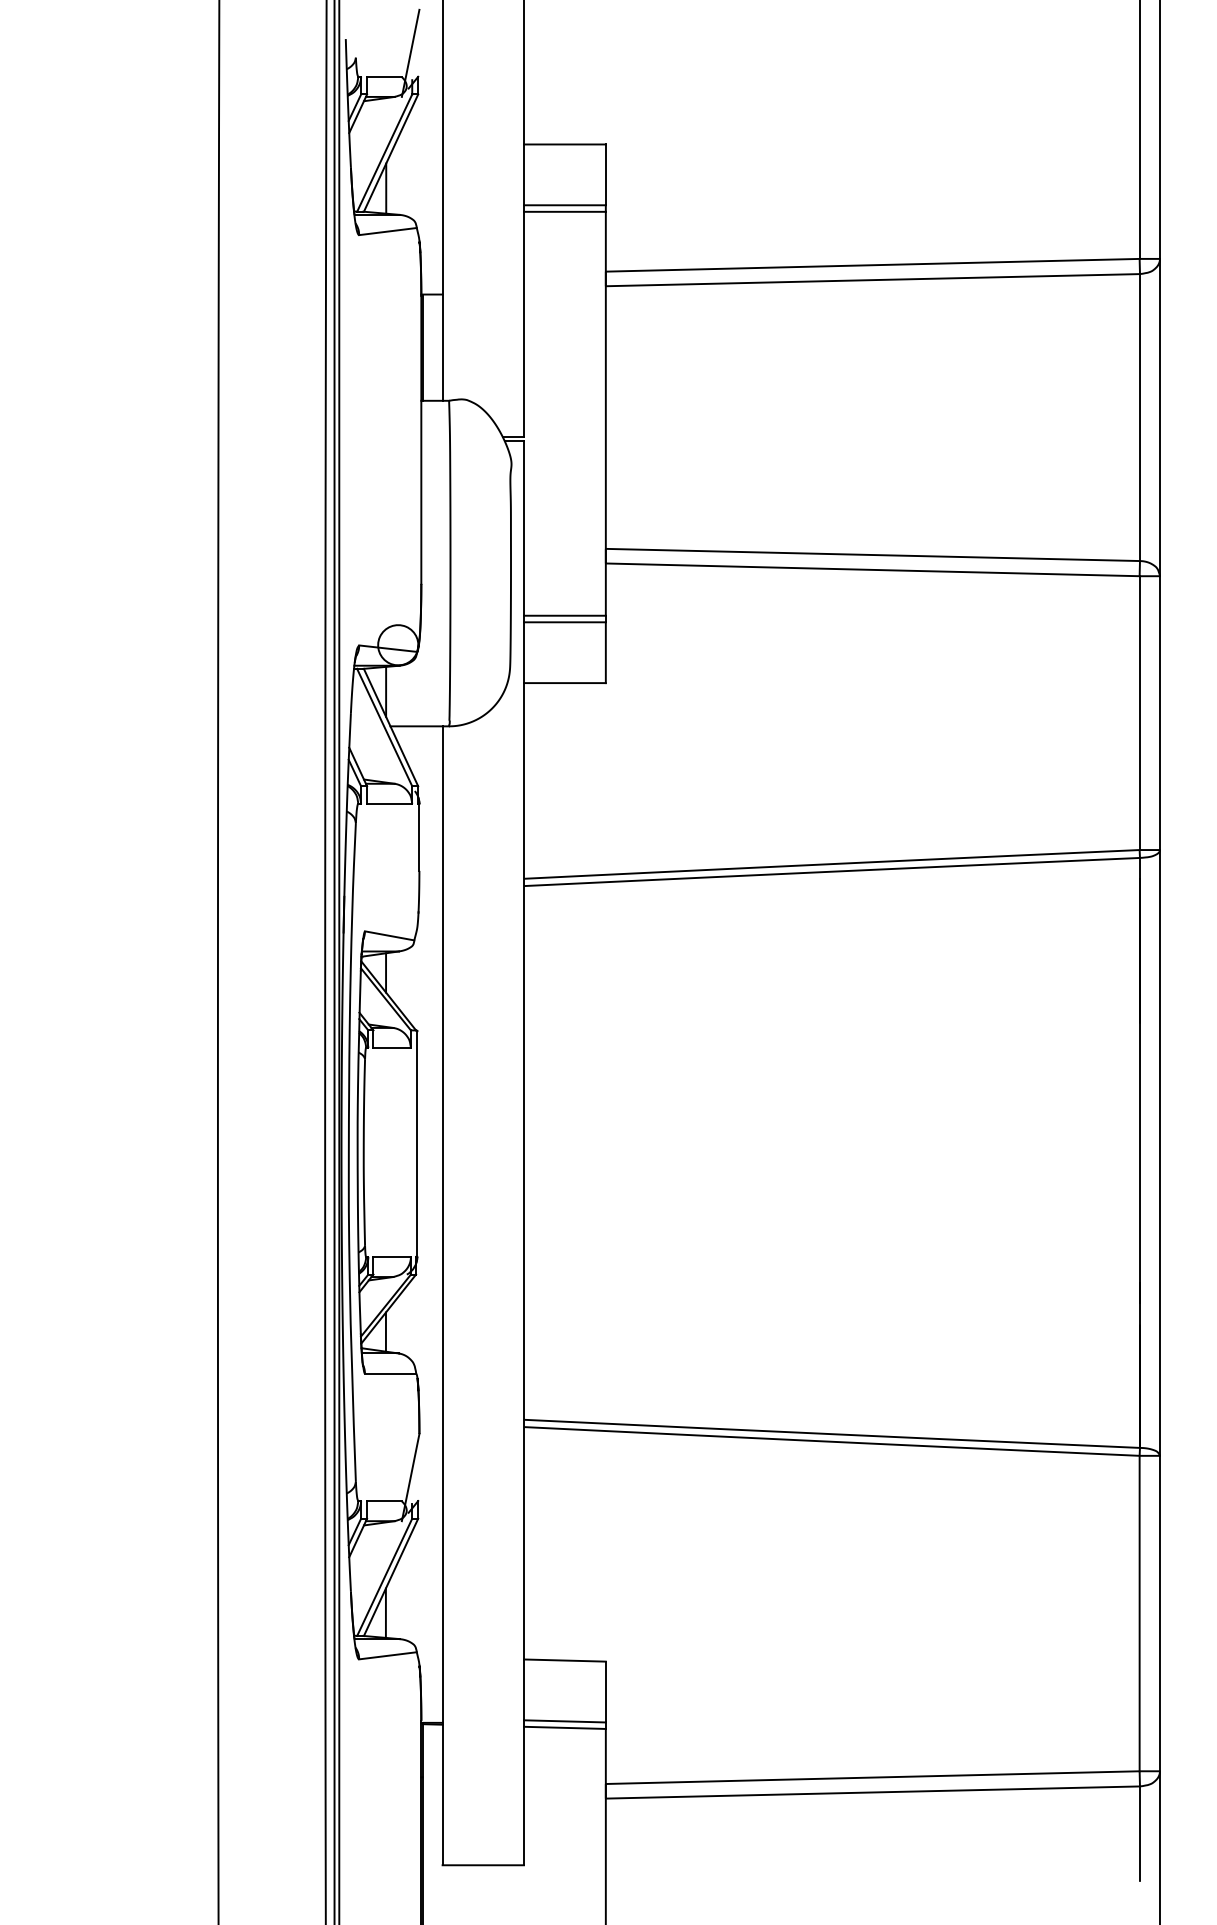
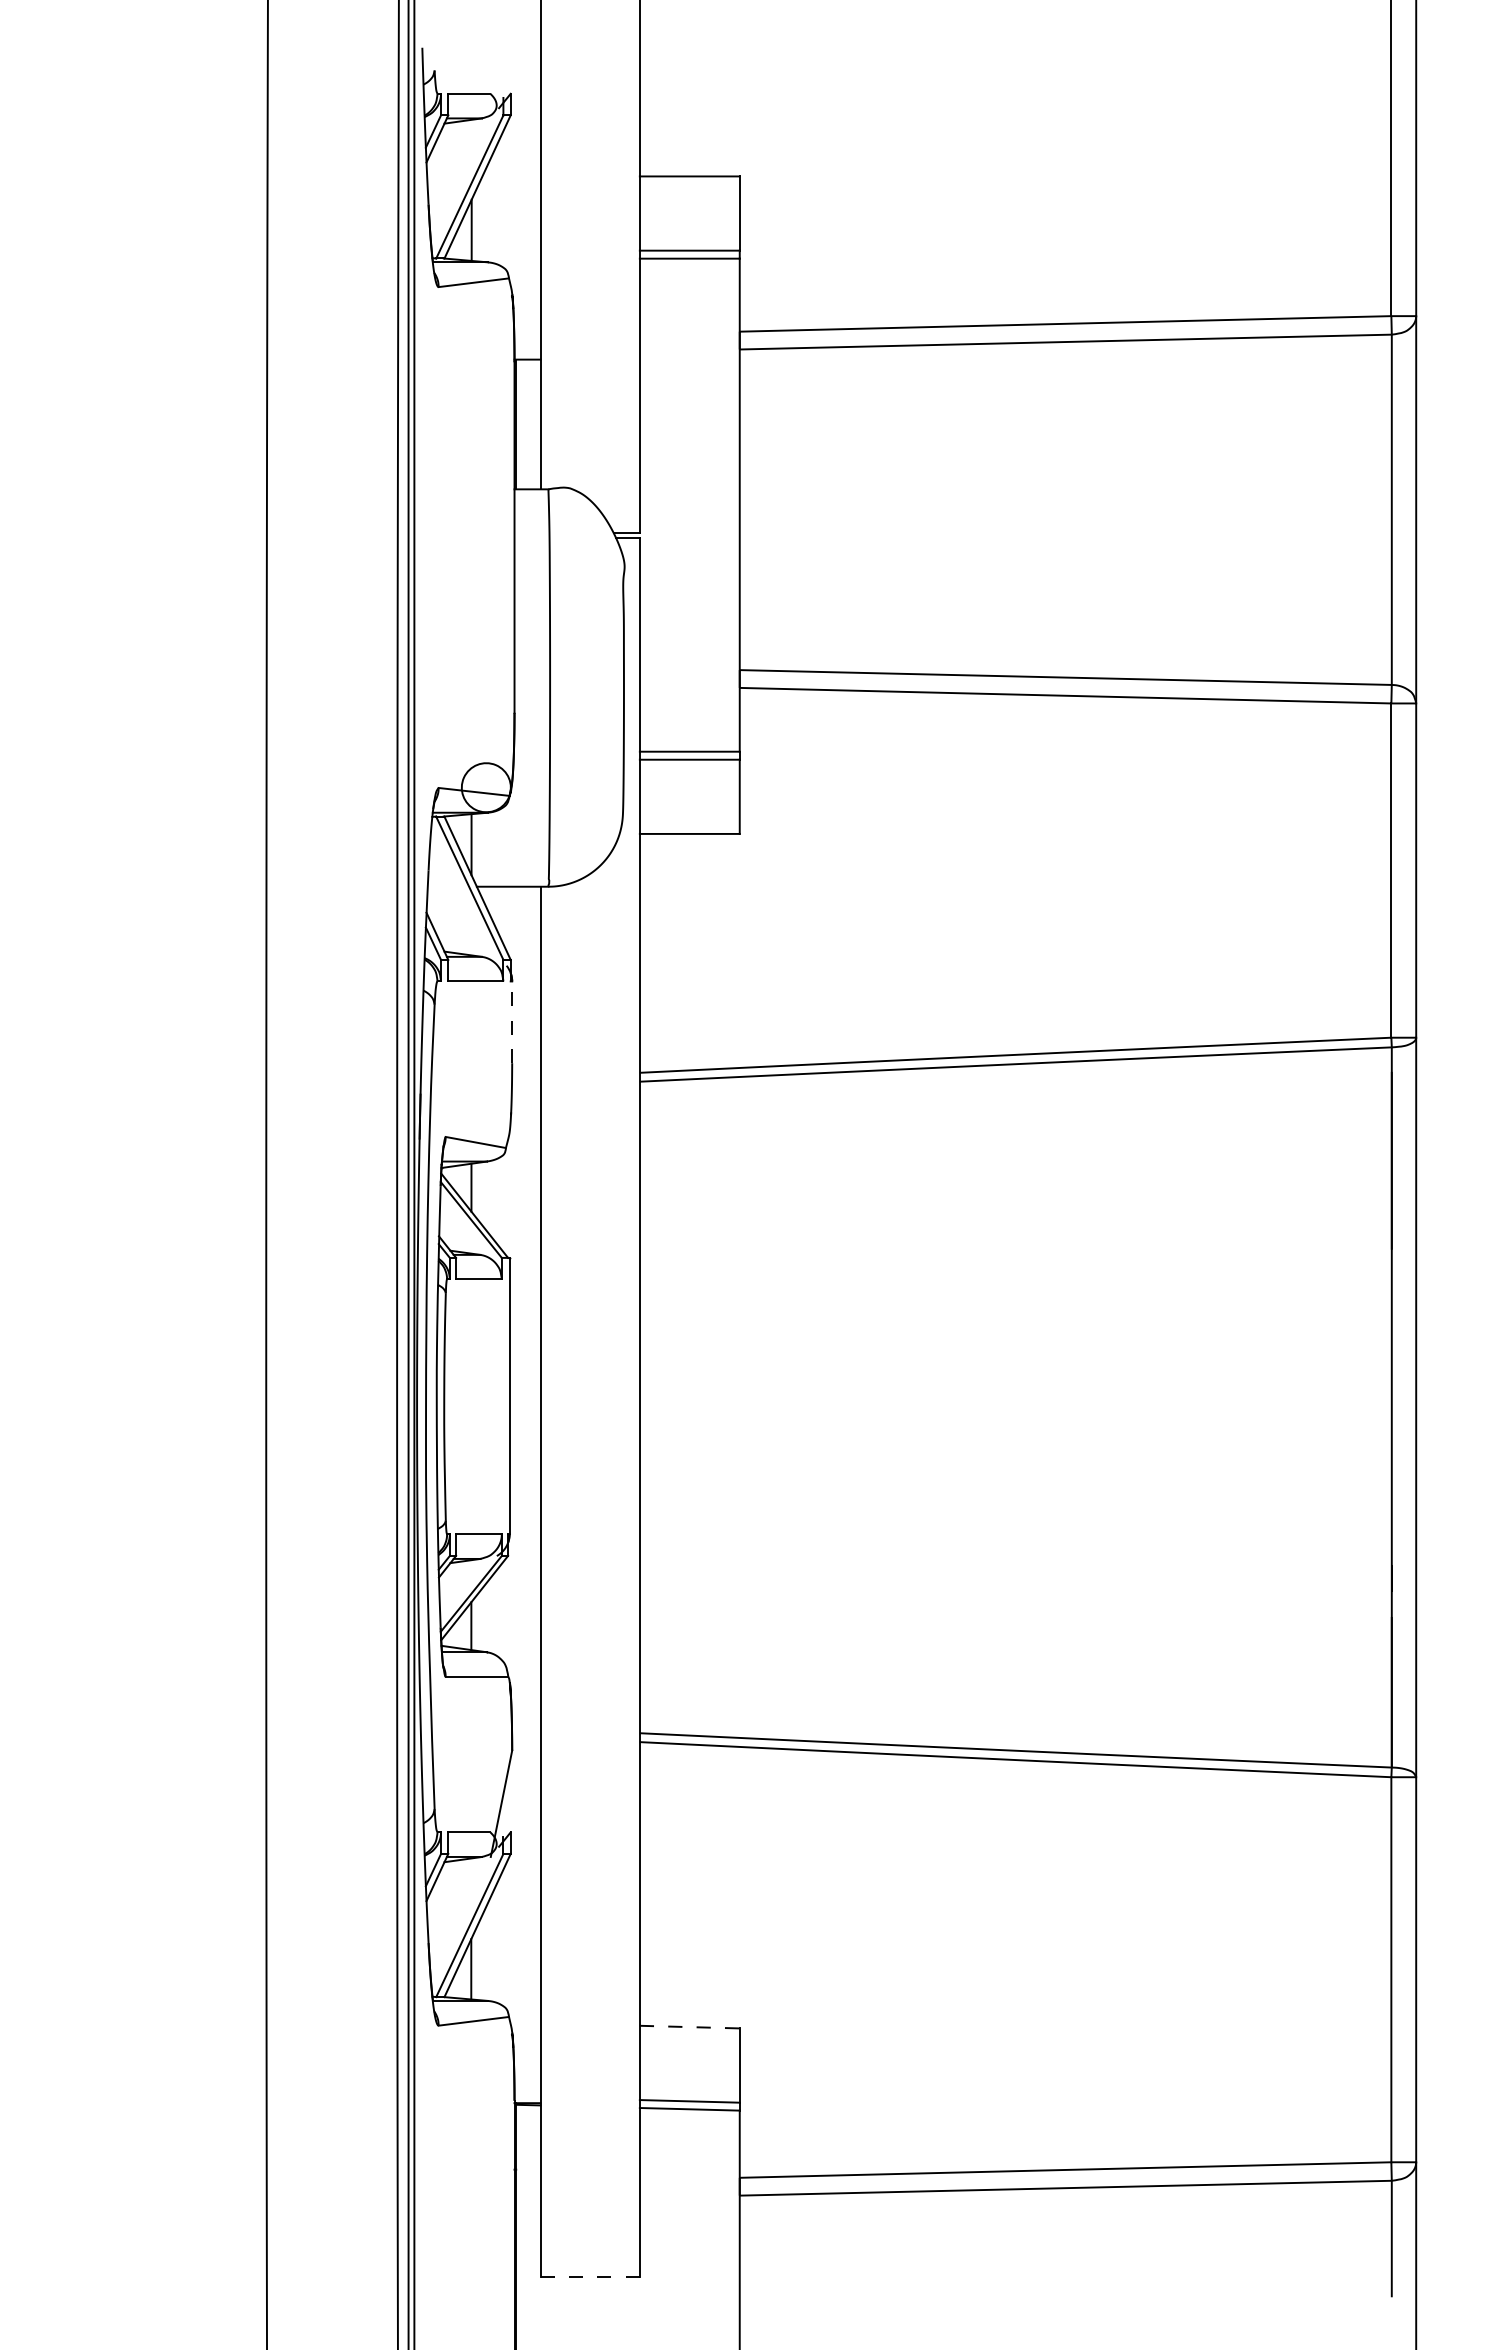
line: (410, 53) -> (501, 65), removed
line: (419, 837) -> (512, 1022), solid -> dashed
line: (564, 1660) -> (689, 2027), solid -> dashed
line: (483, 1865) -> (590, 2277), solid -> dashed

